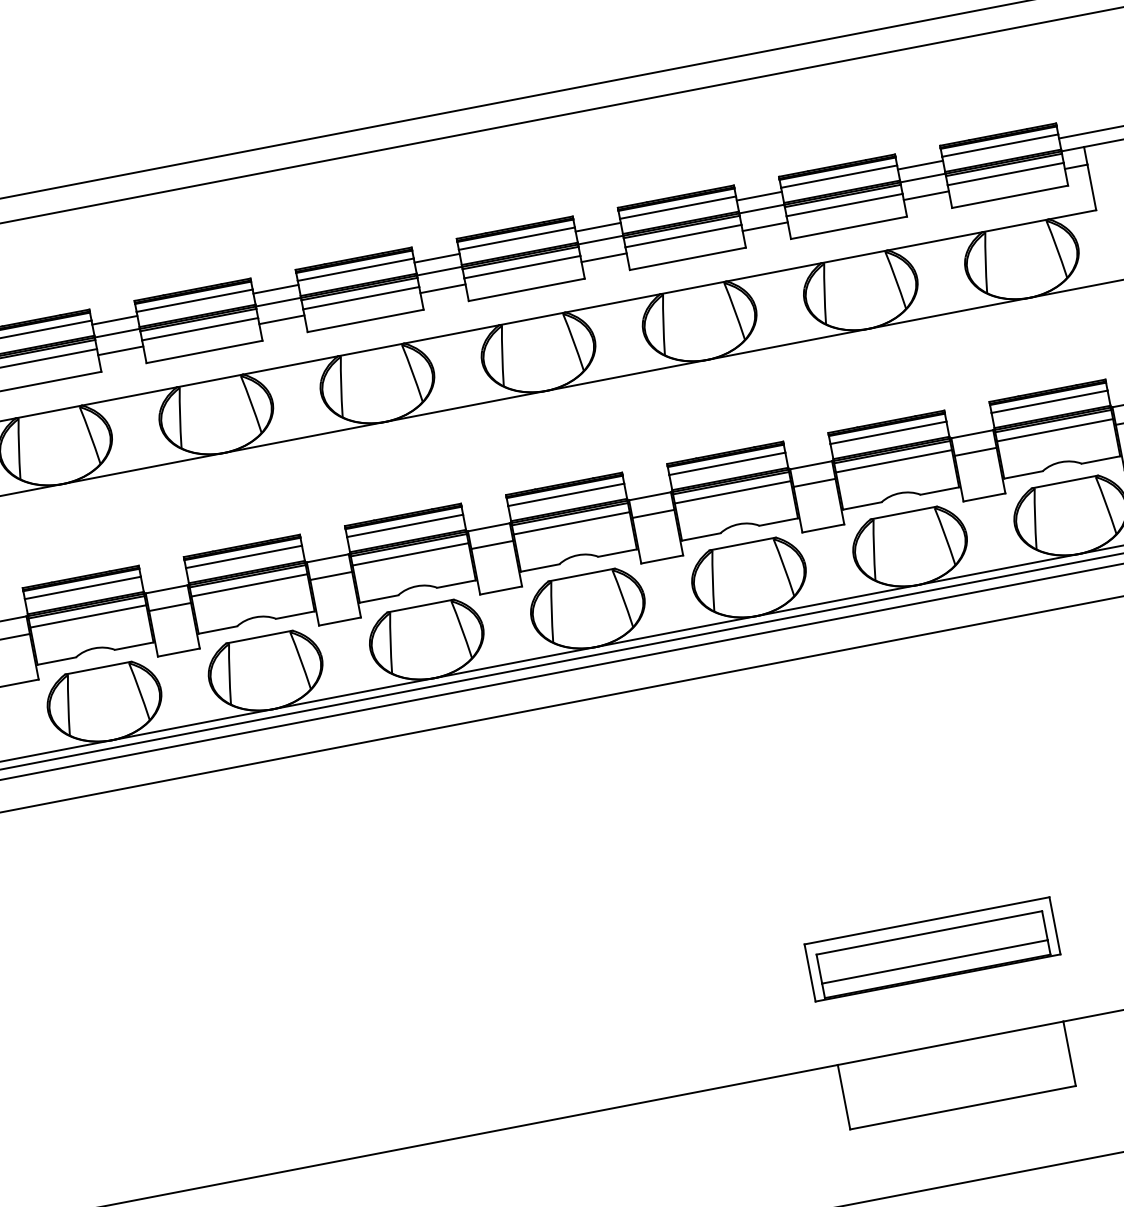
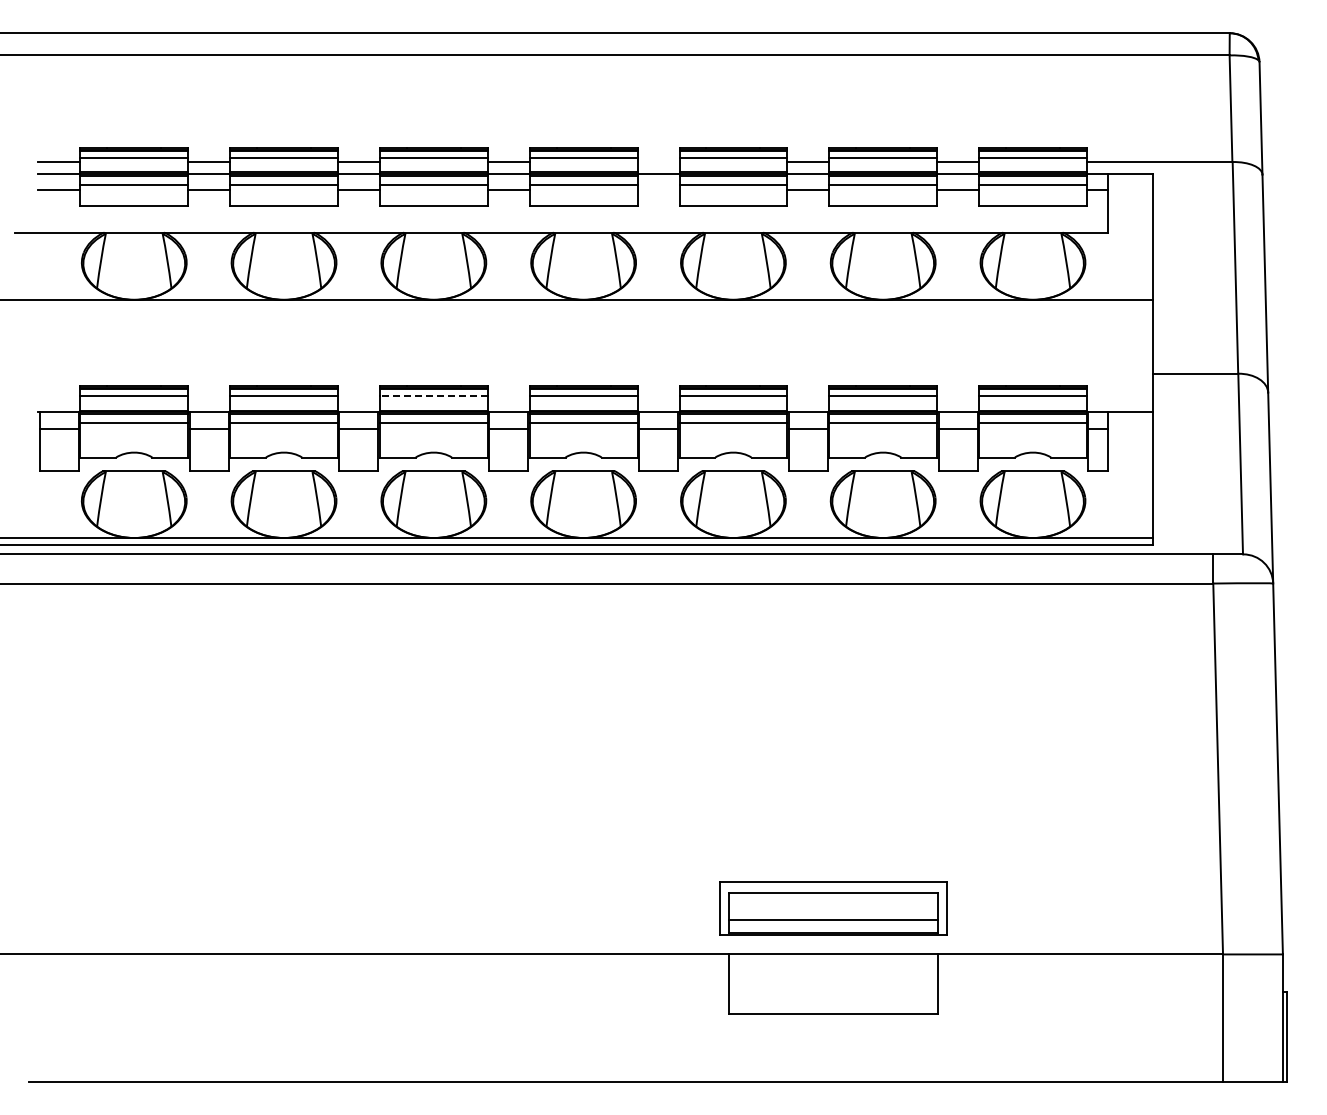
line: (598, 227) -> (658, 162), removed
line: (604, 257) -> (658, 190), removed
line: (404, 526) -> (433, 396), solid -> dashed
part: (932, 949) -> (833, 908), moved

